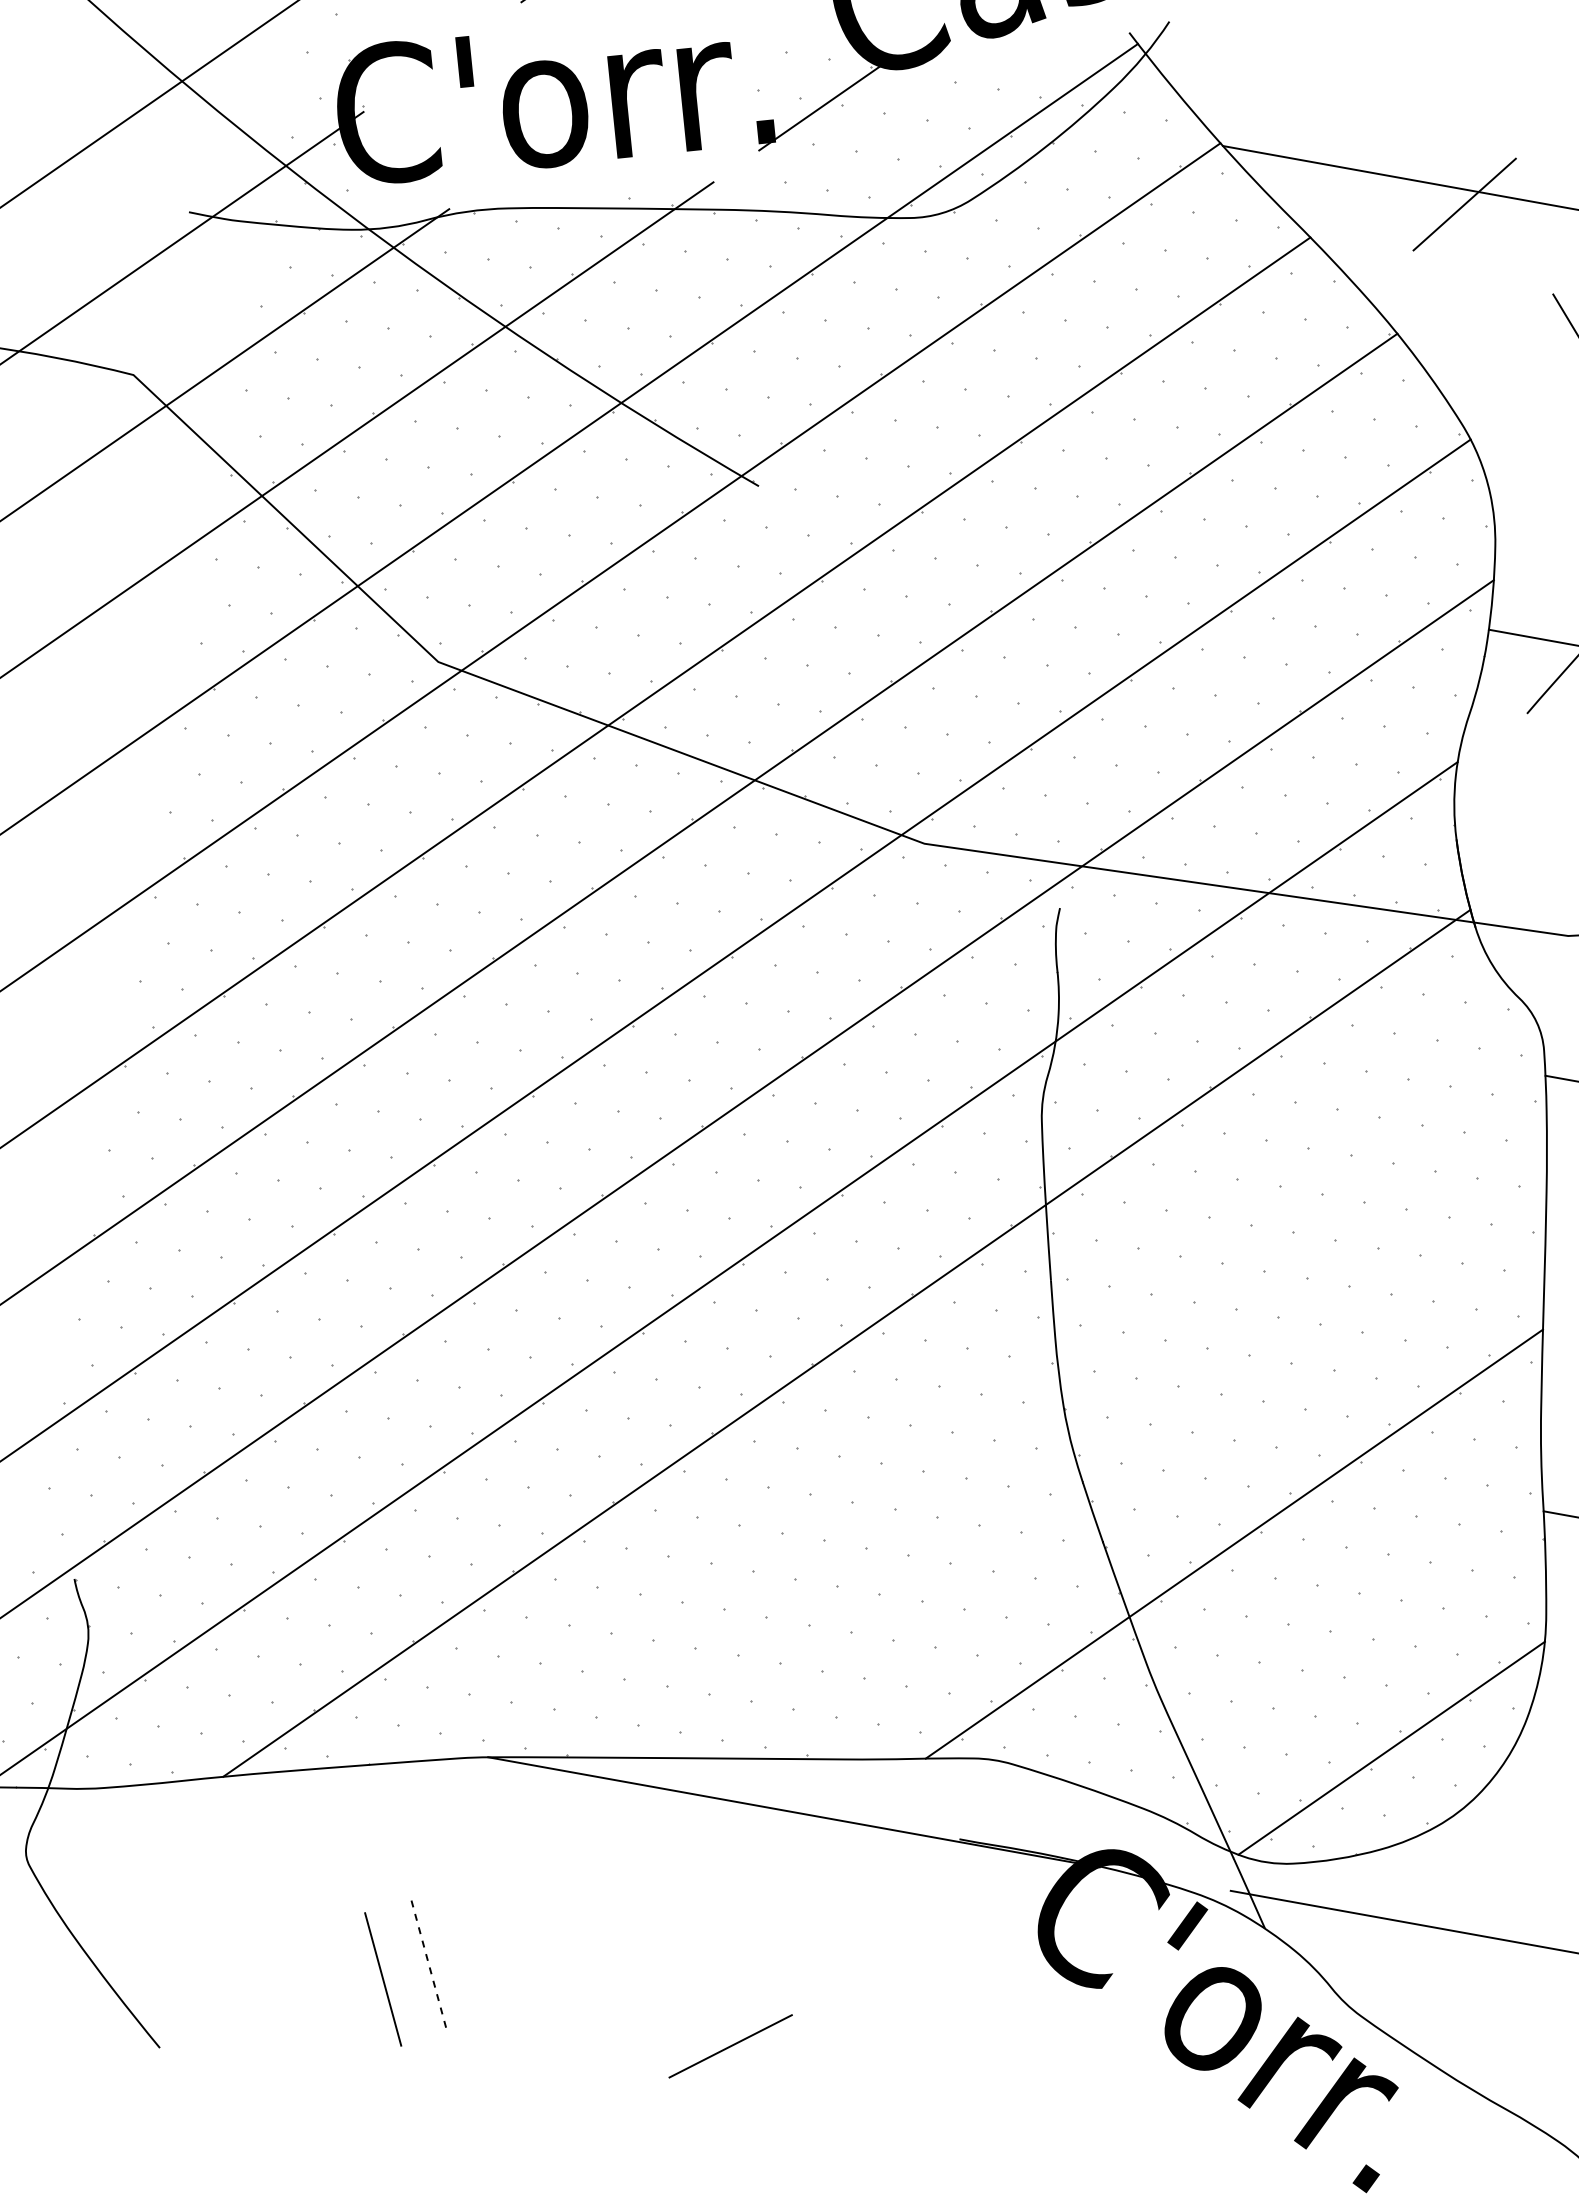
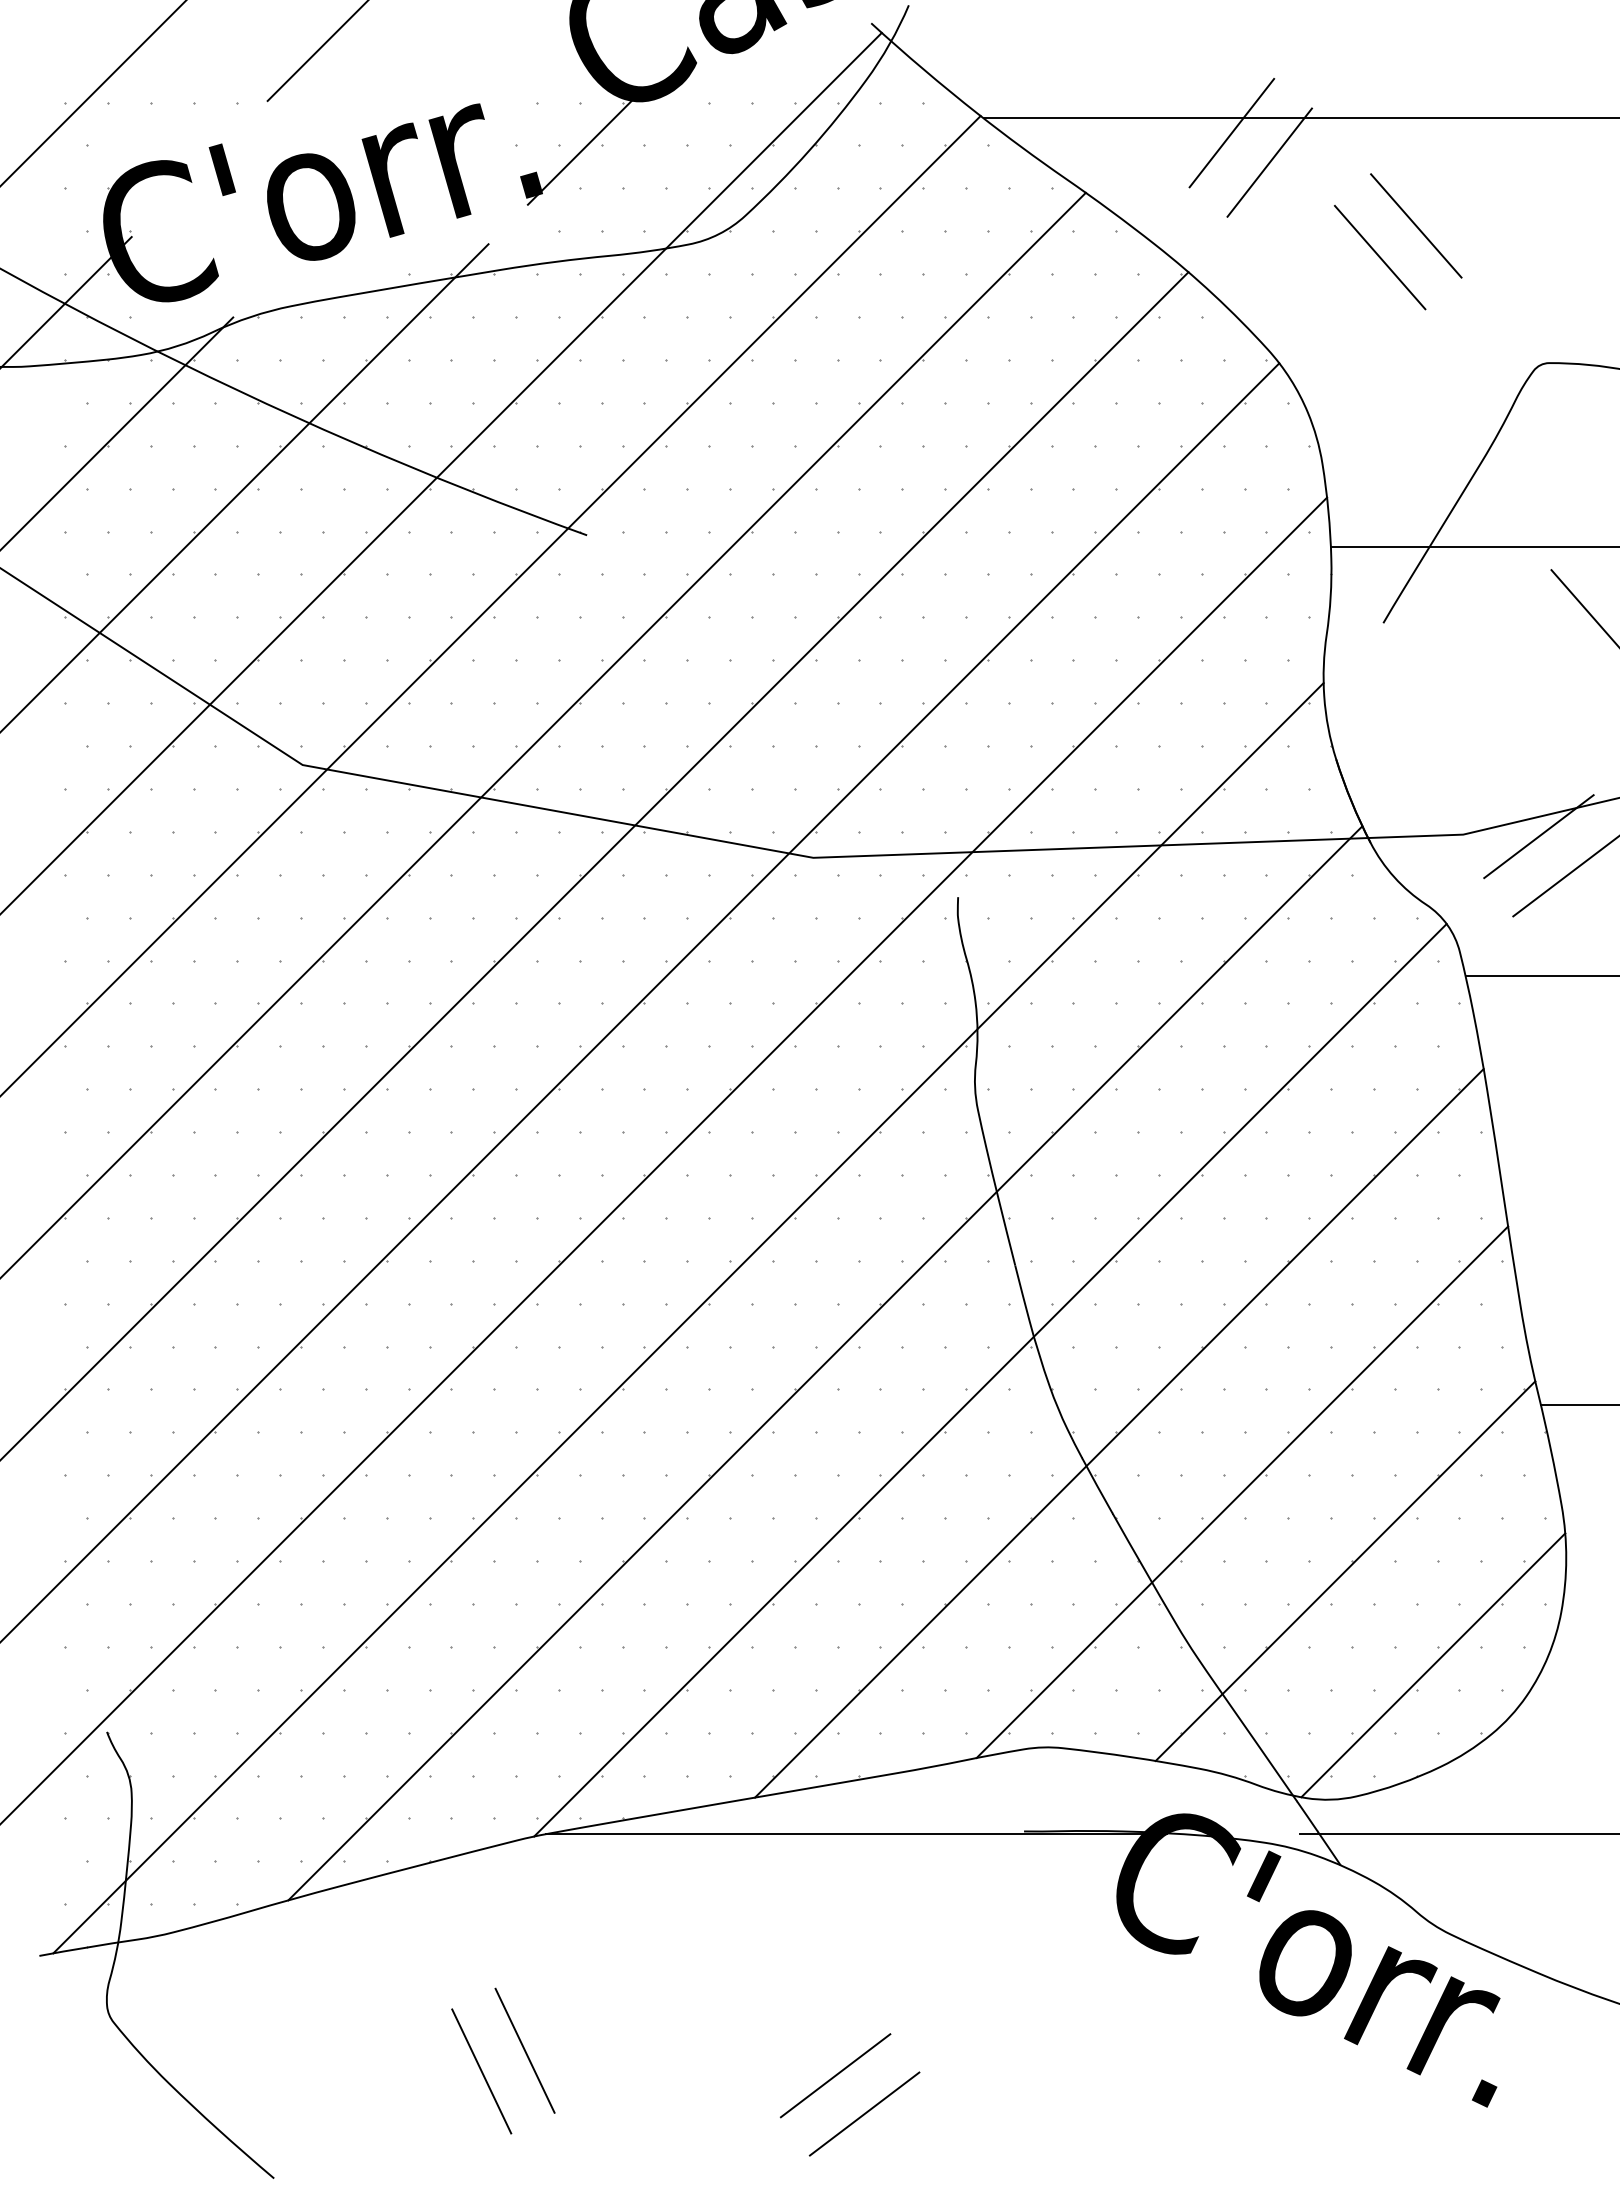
line: (1496, 240) -> (1269, 162), added
line: (1006, 1389) -> (990, 1380), added
line: (1123, 1464) -> (1119, 1433), added
line: (1321, 1640) -> (1345, 1571), added
line: (429, 1966) -> (525, 2050), dashed -> solid
line: (752, 2088) -> (864, 2113), added

